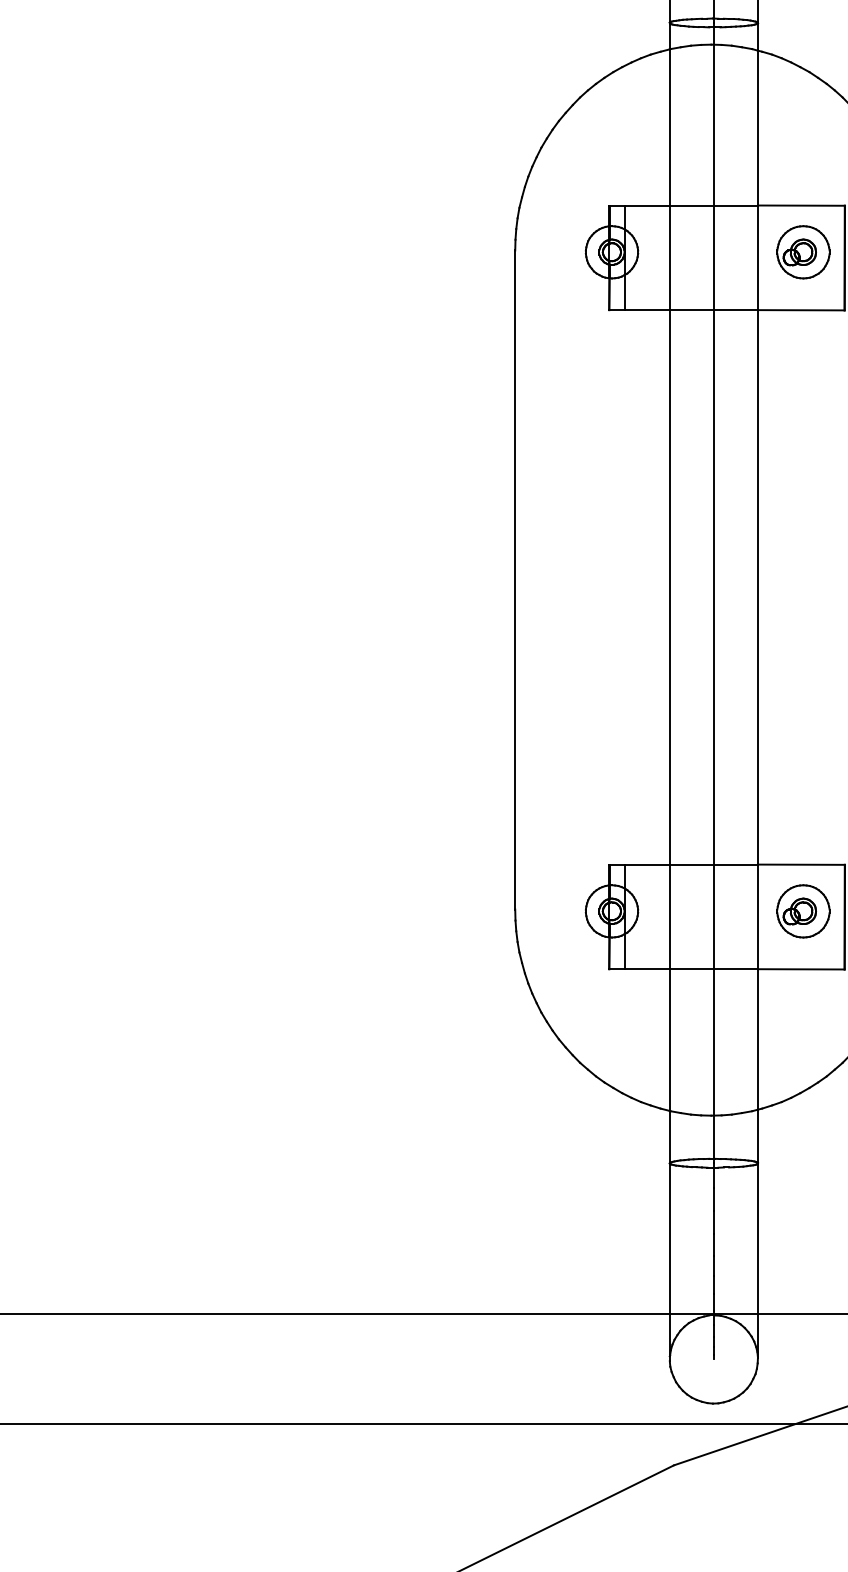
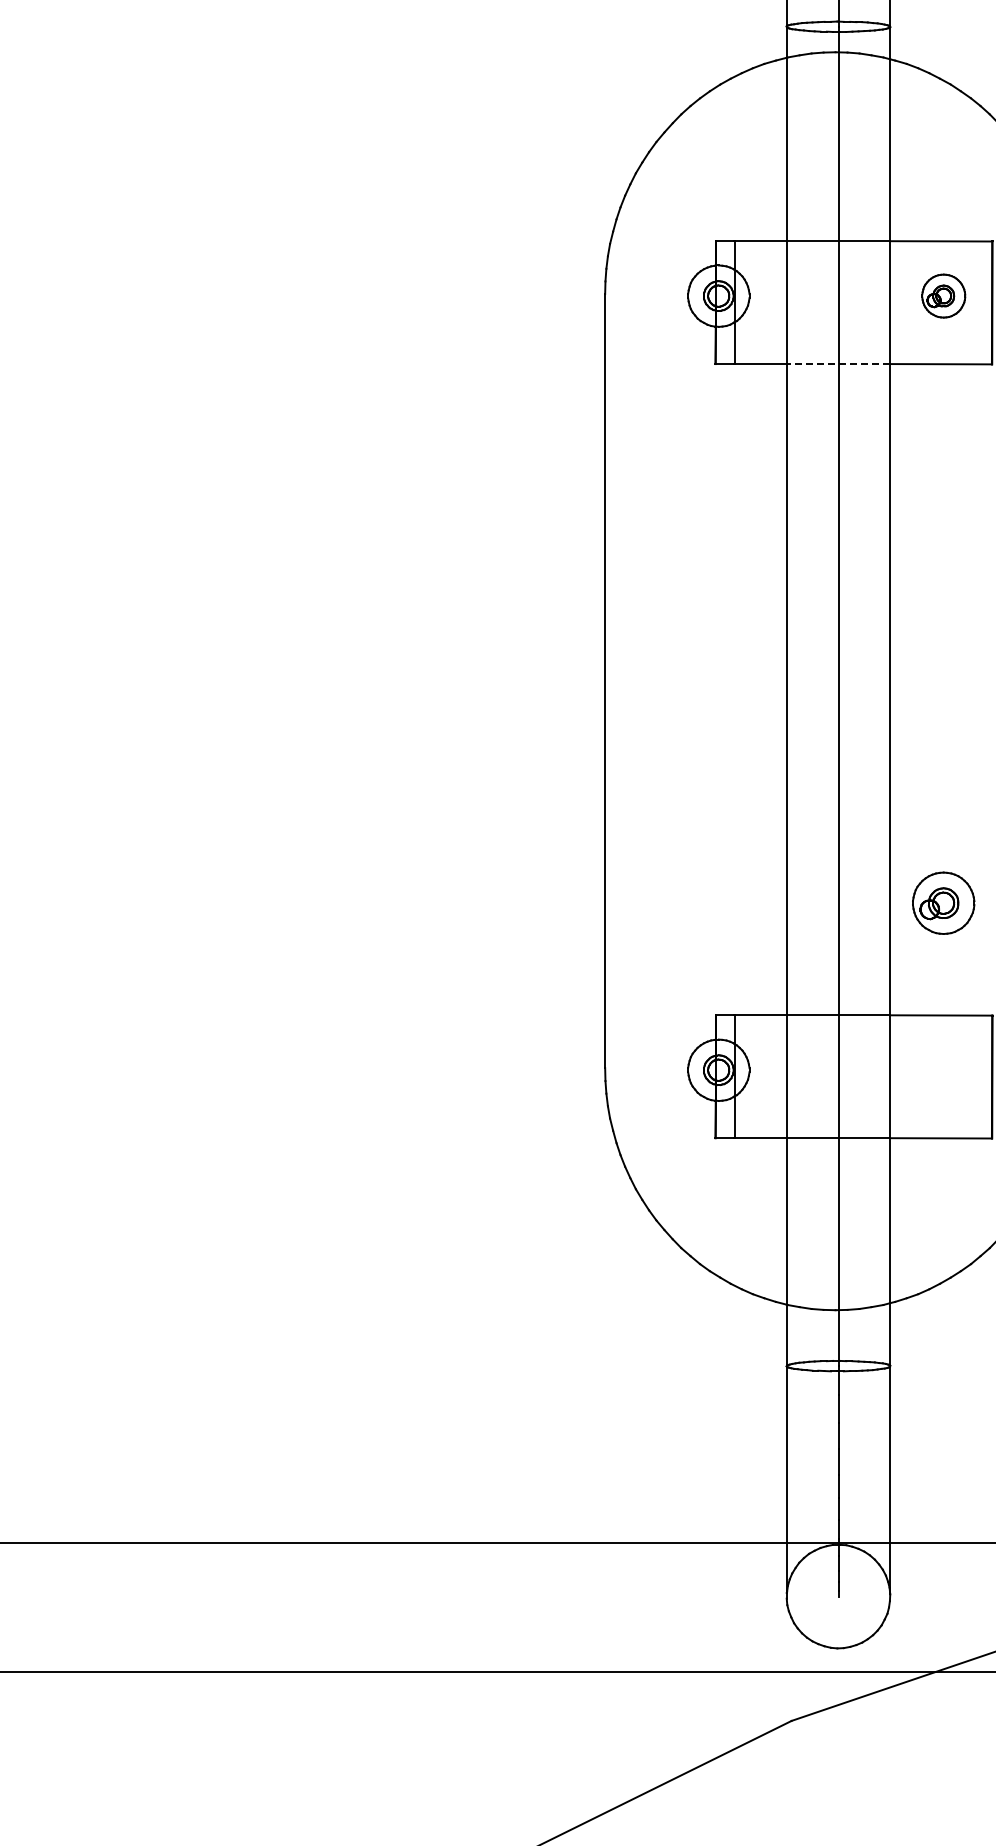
part: (803, 251) -> (943, 295), size x0.7
line: (713, 310) -> (838, 364), solid -> dashed
part: (803, 910) -> (943, 902), moved

